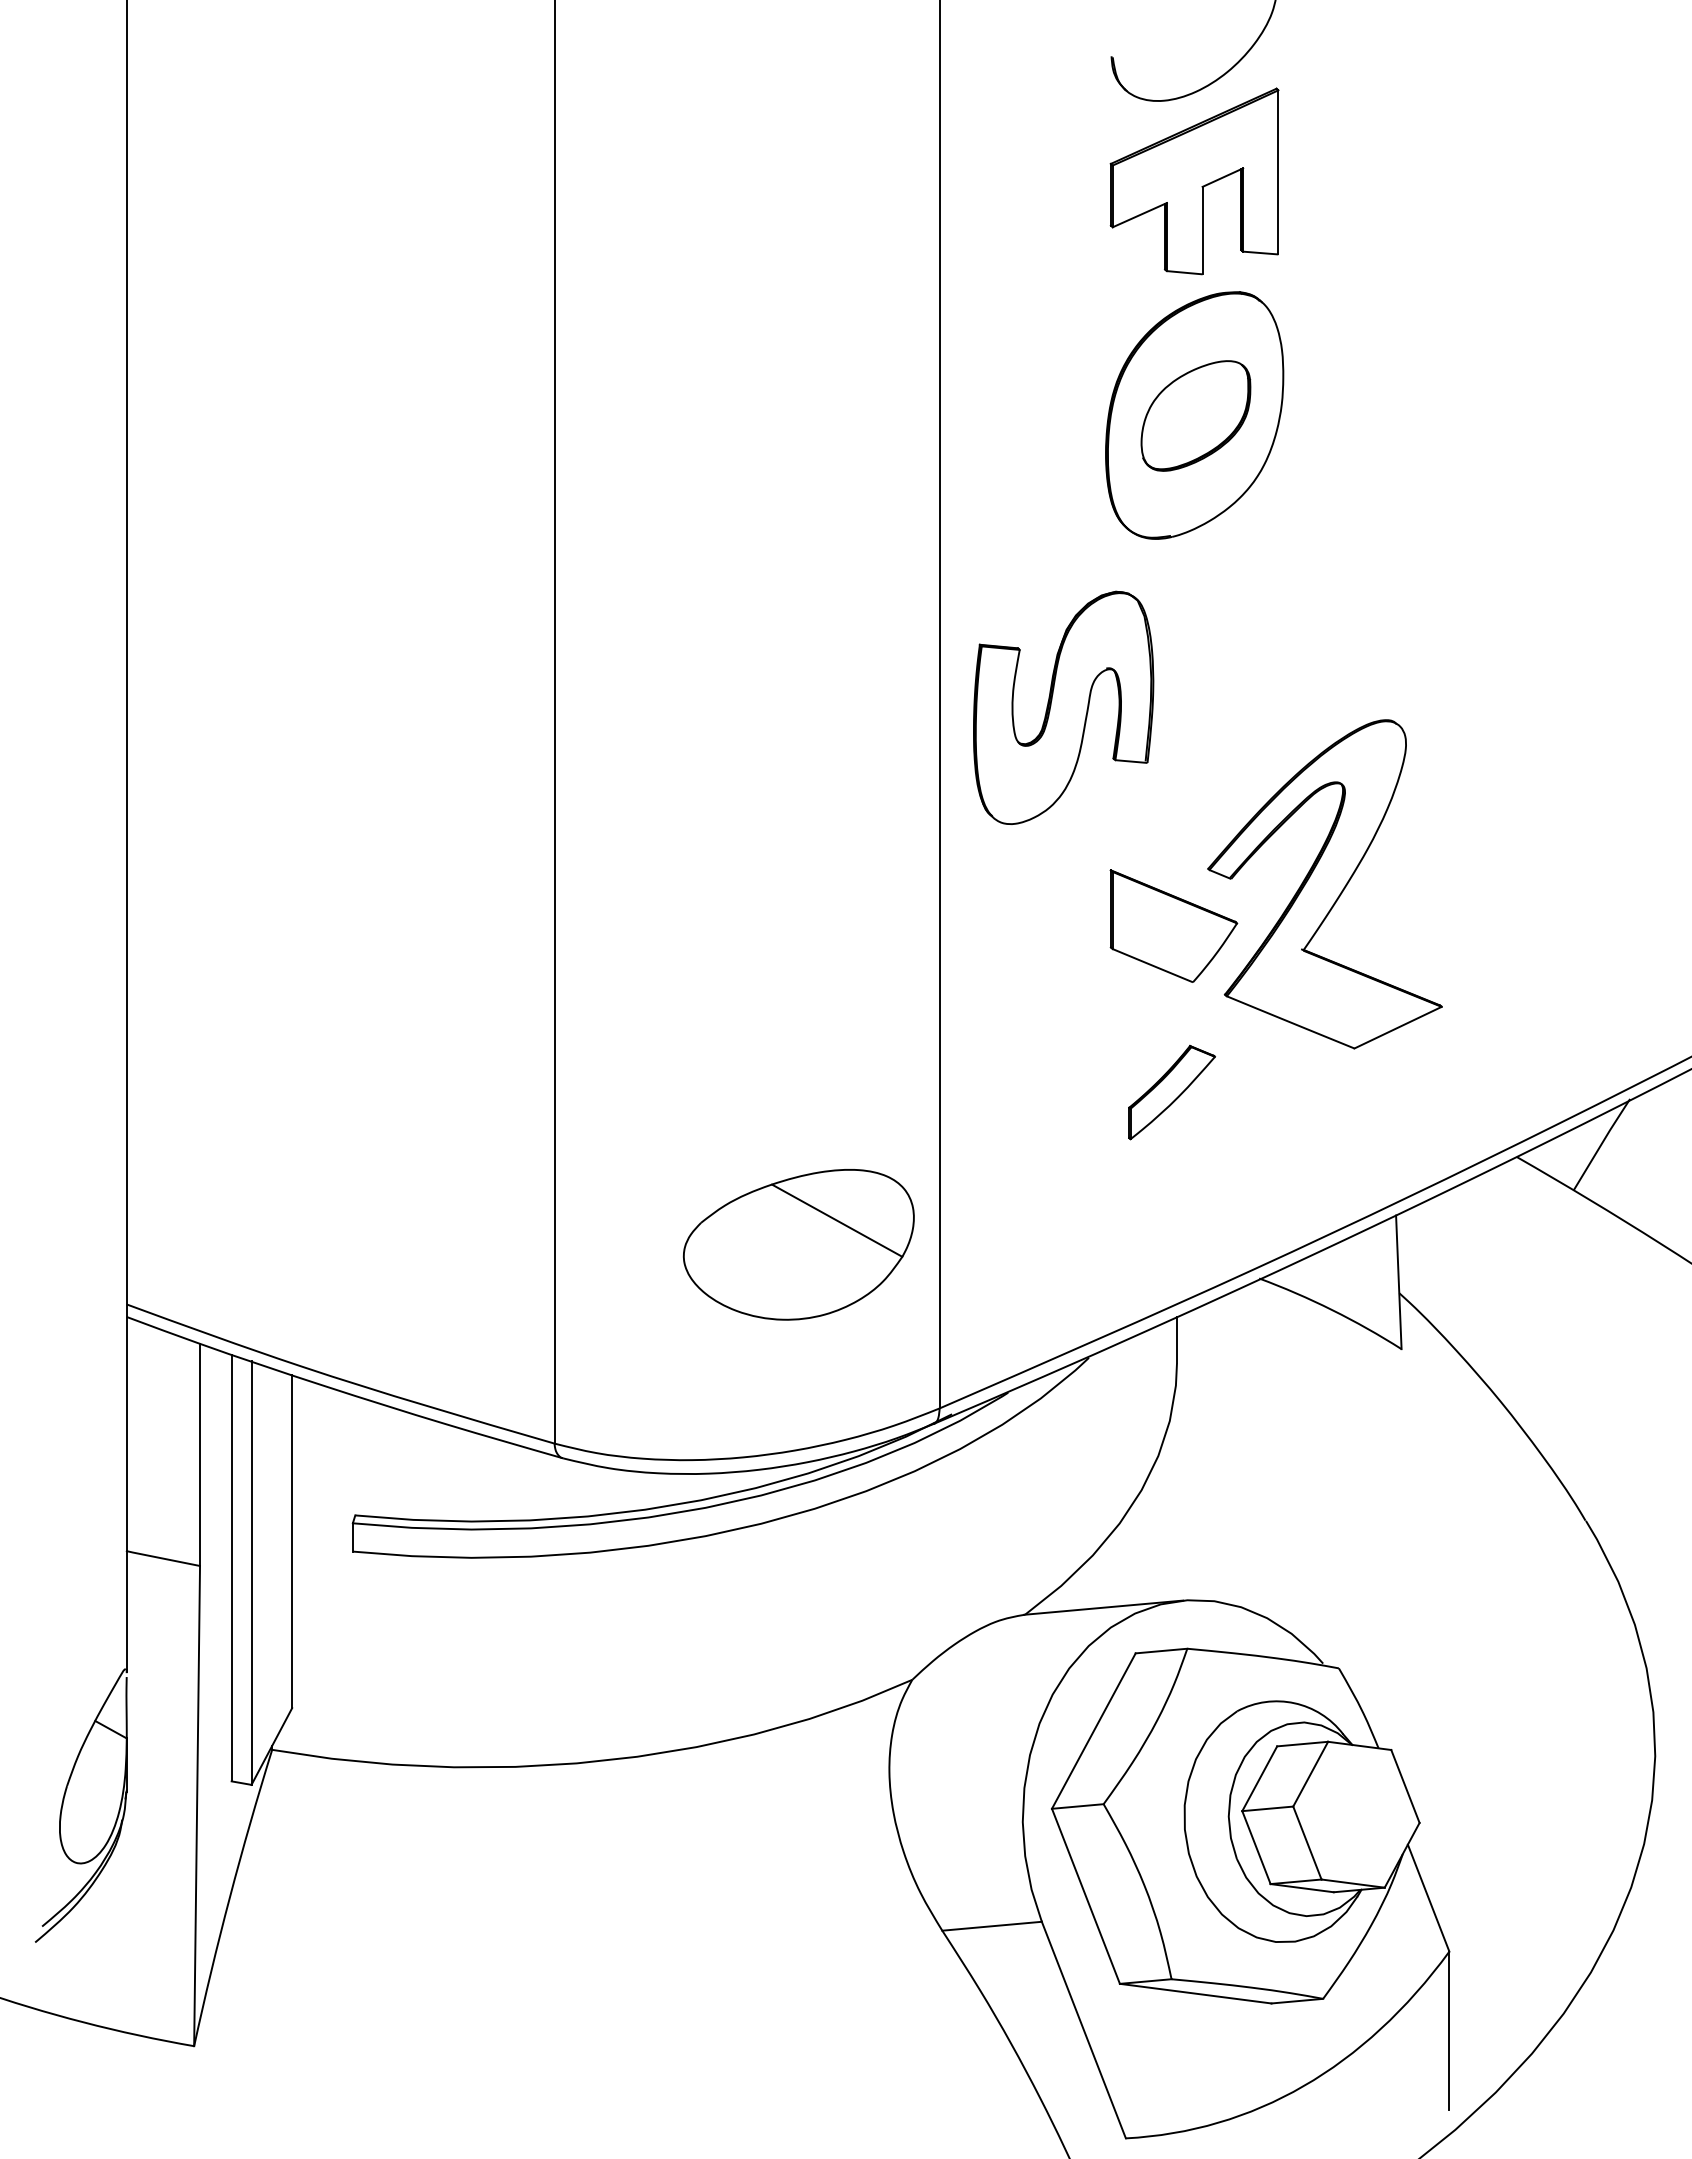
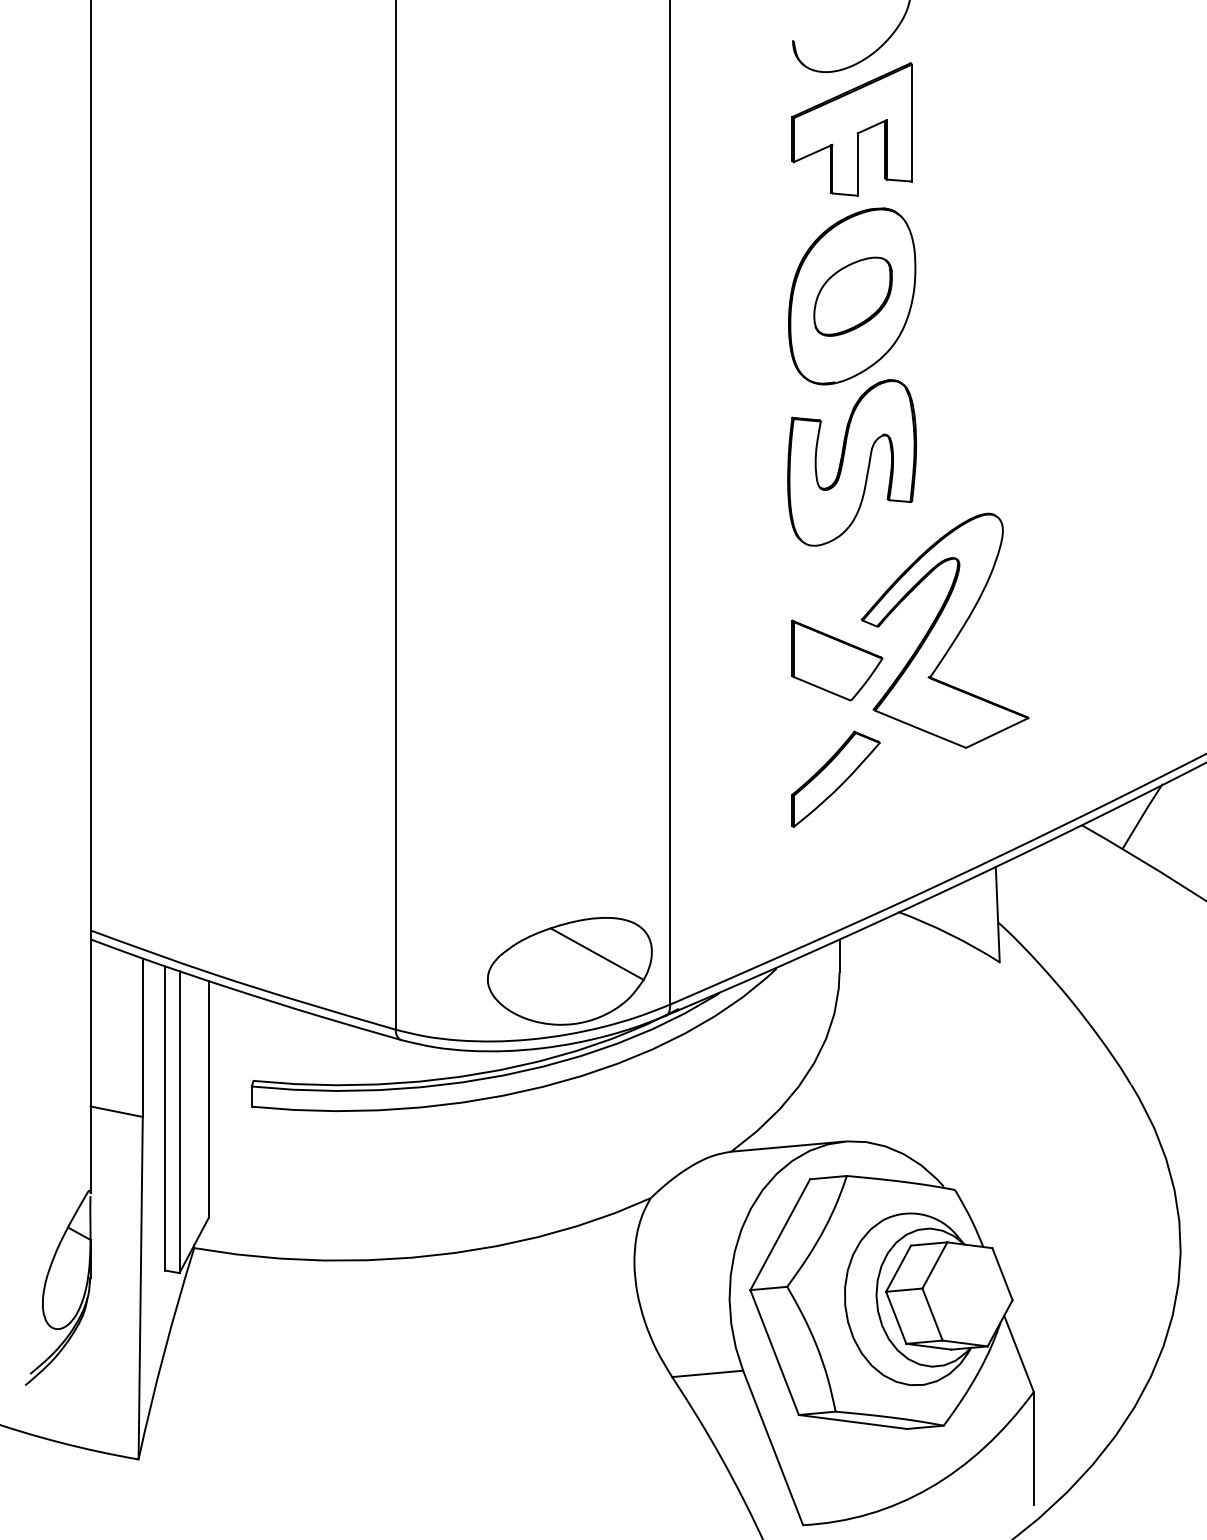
part: (1063, 707) -> (852, 462), moved
part: (1171, 1092) -> (835, 779), size x1.43
part: (798, 1244) -> (569, 971), moved

